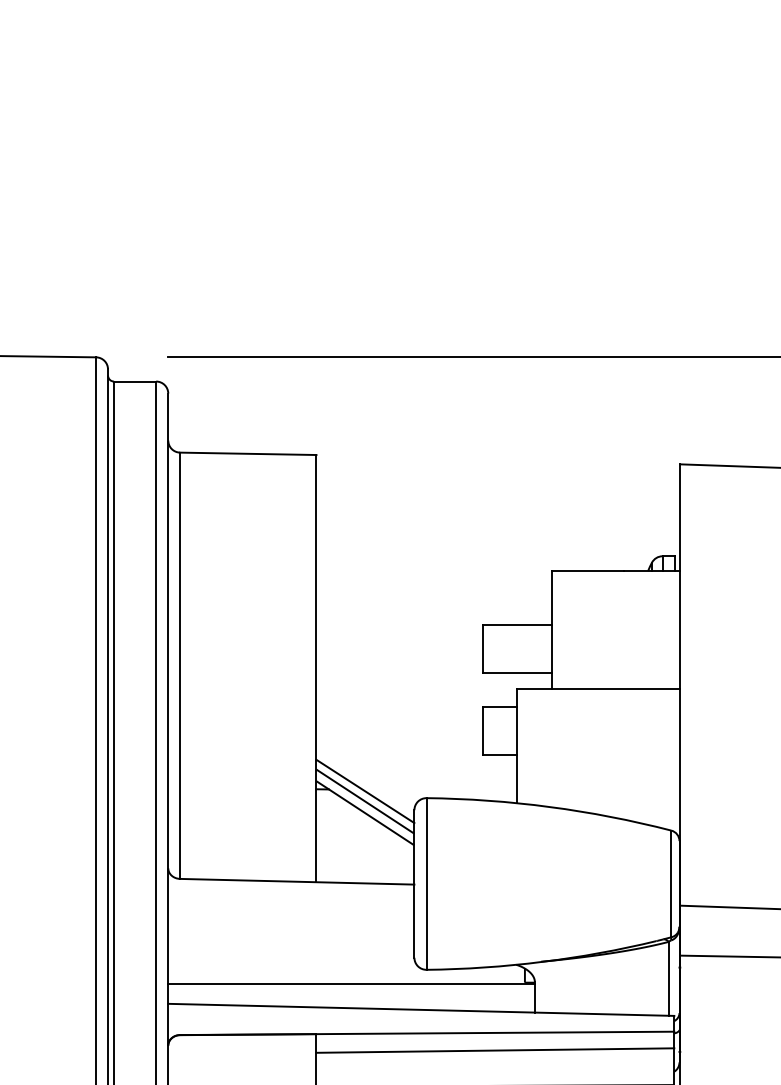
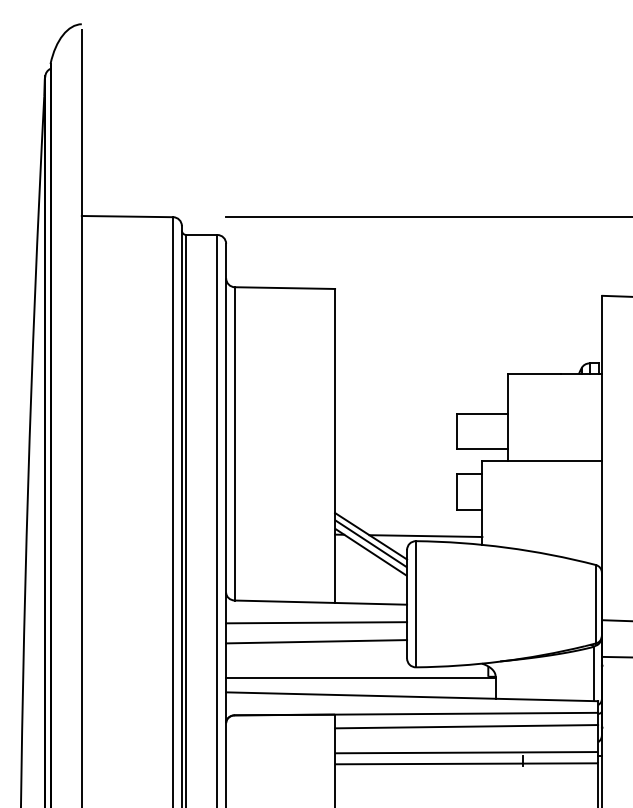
line: (439, 791) -> (425, 536), added
line: (291, 908) -> (316, 622), added
line: (291, 934) -> (316, 641), added

